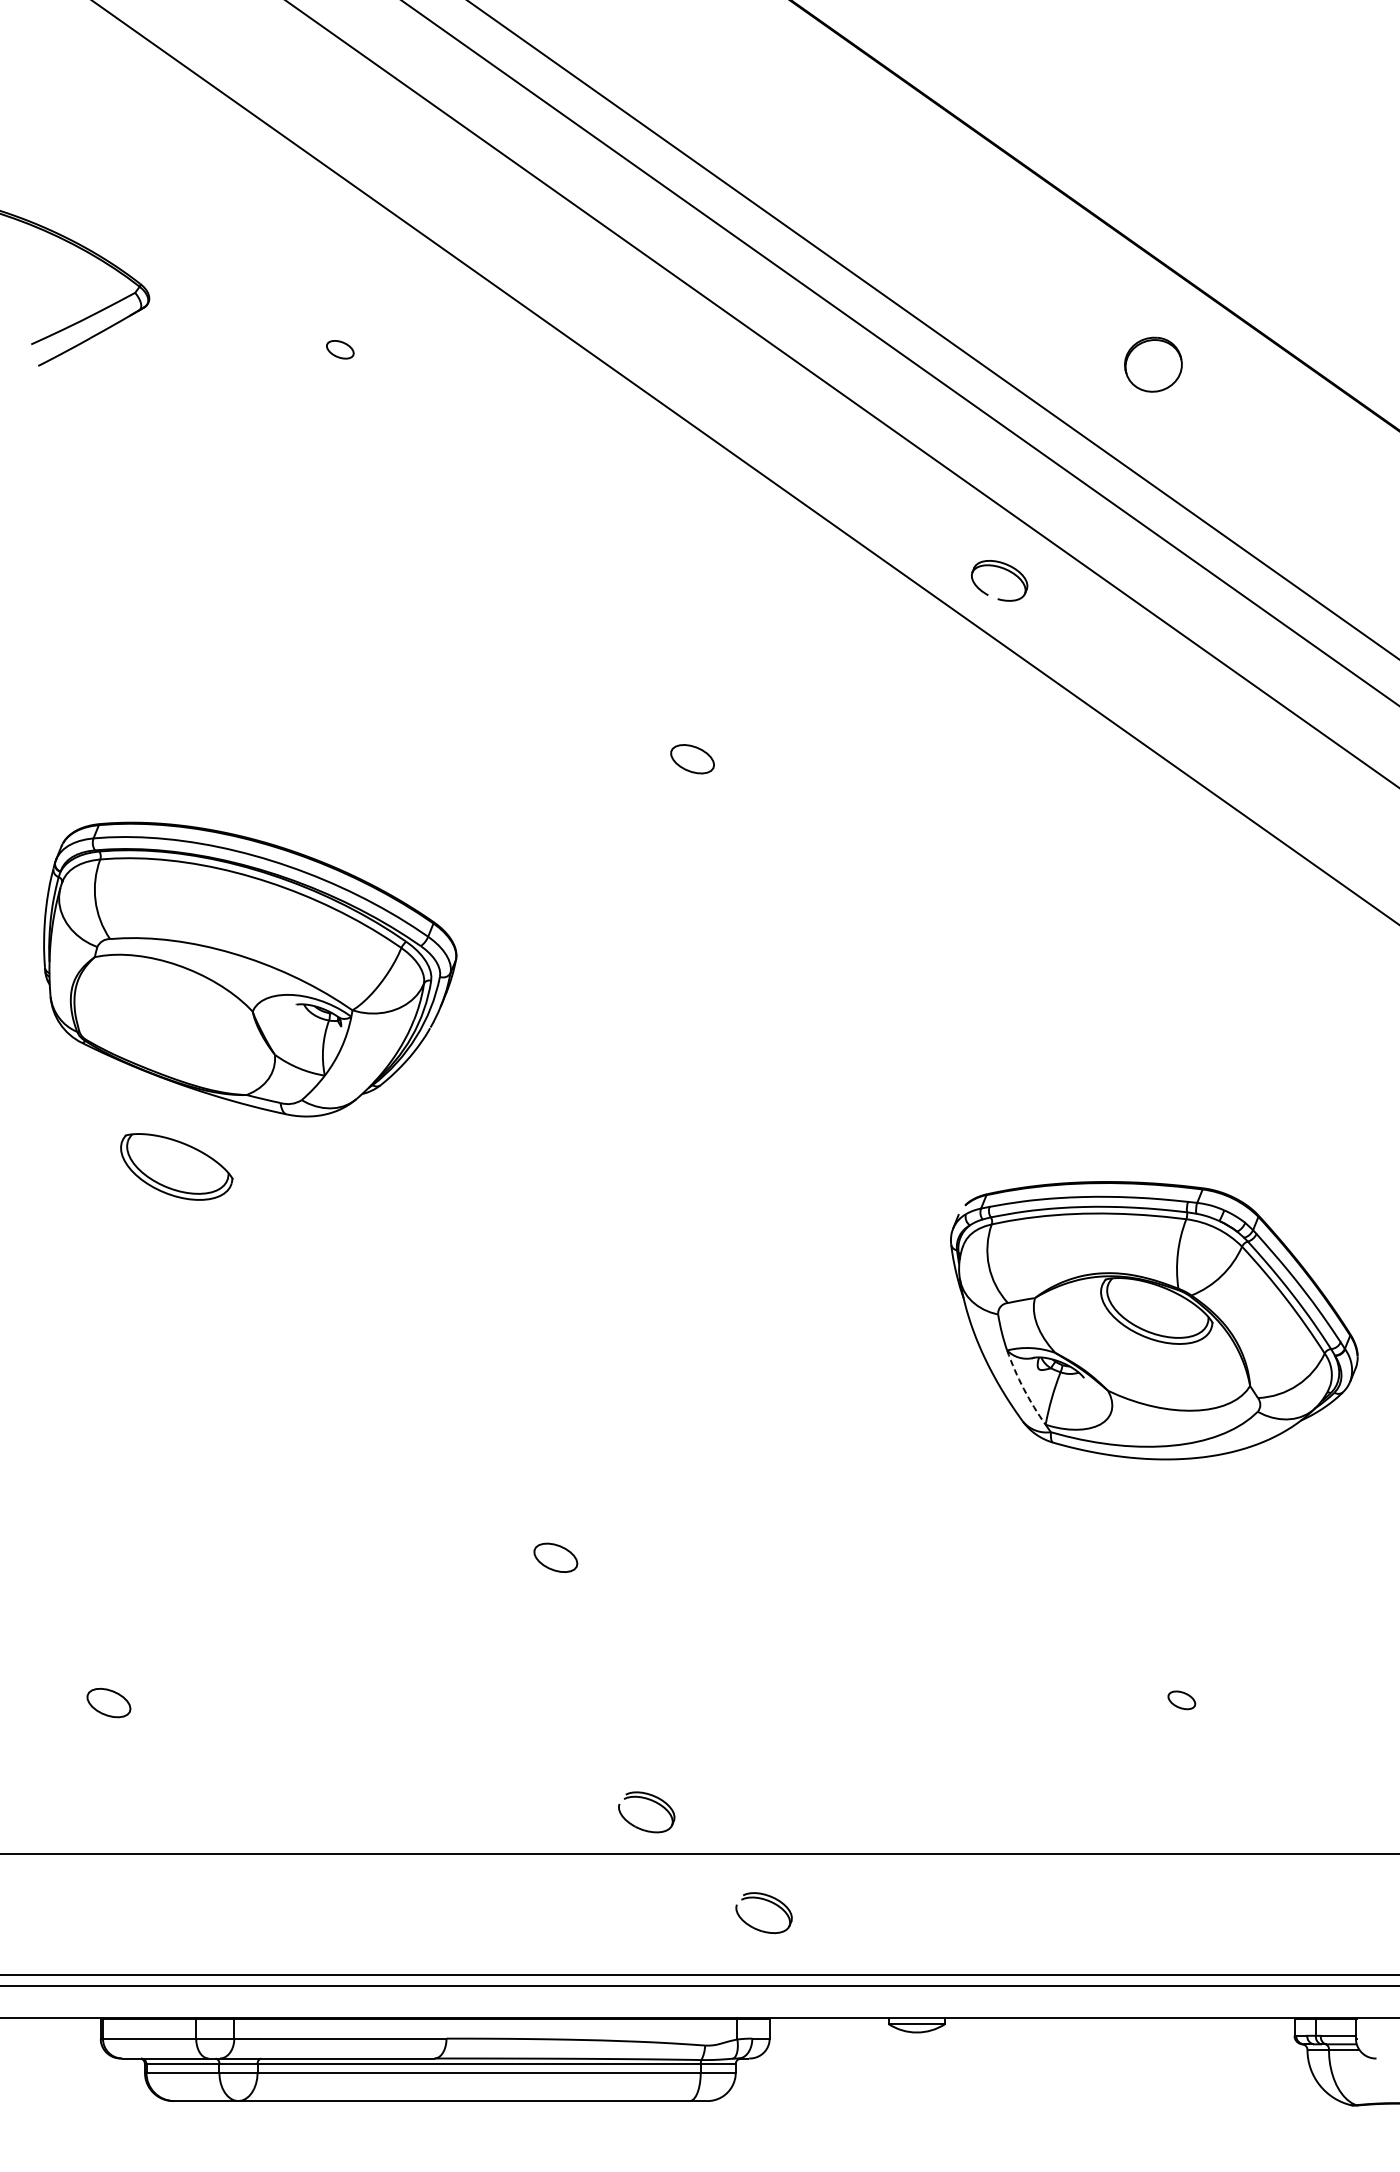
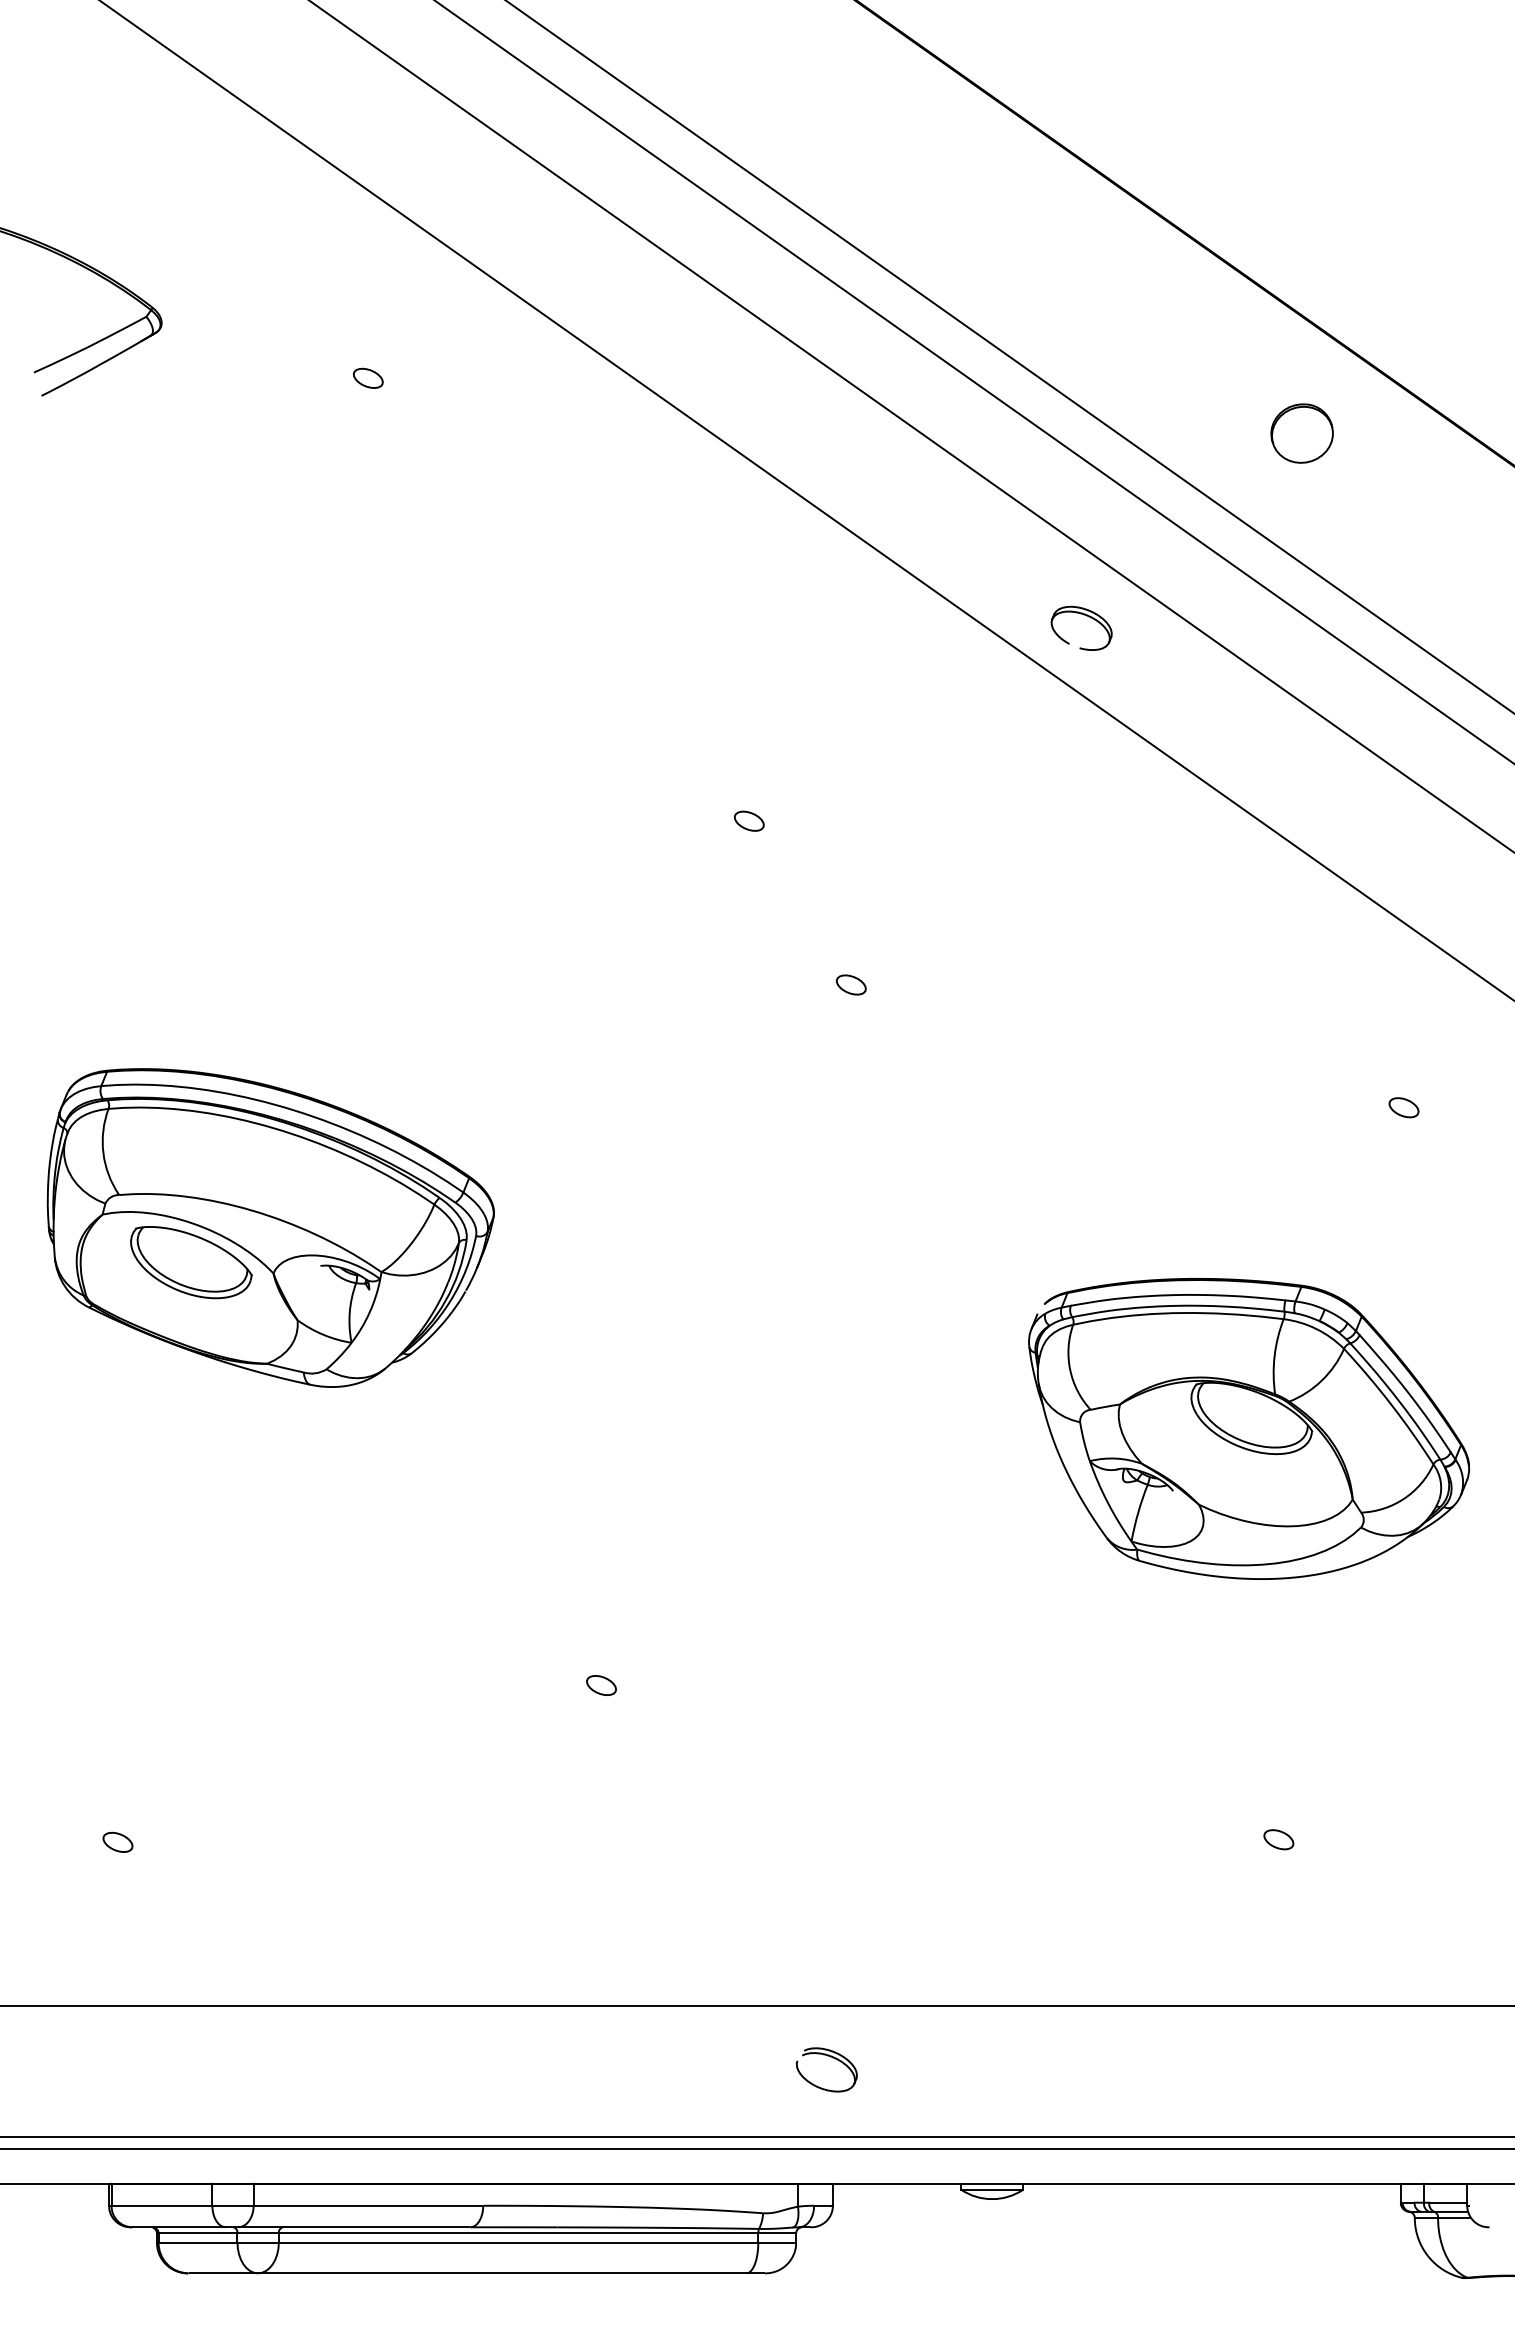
part: (1152, 364) -> (1301, 433), moved
part: (691, 758) -> (748, 820), size x0.62
part: (786, 909) -> (851, 984), added
part: (249, 969) -> (270, 1227), moved
part: (1297, 1023) -> (1403, 1107), added
arc: (1023, 1388) -> (1107, 1502), dashed -> solid
part: (555, 1557) -> (601, 1685), size x0.62
part: (108, 1701) -> (117, 1841), size x0.62
part: (650, 1800) -> (703, 1948), removed

